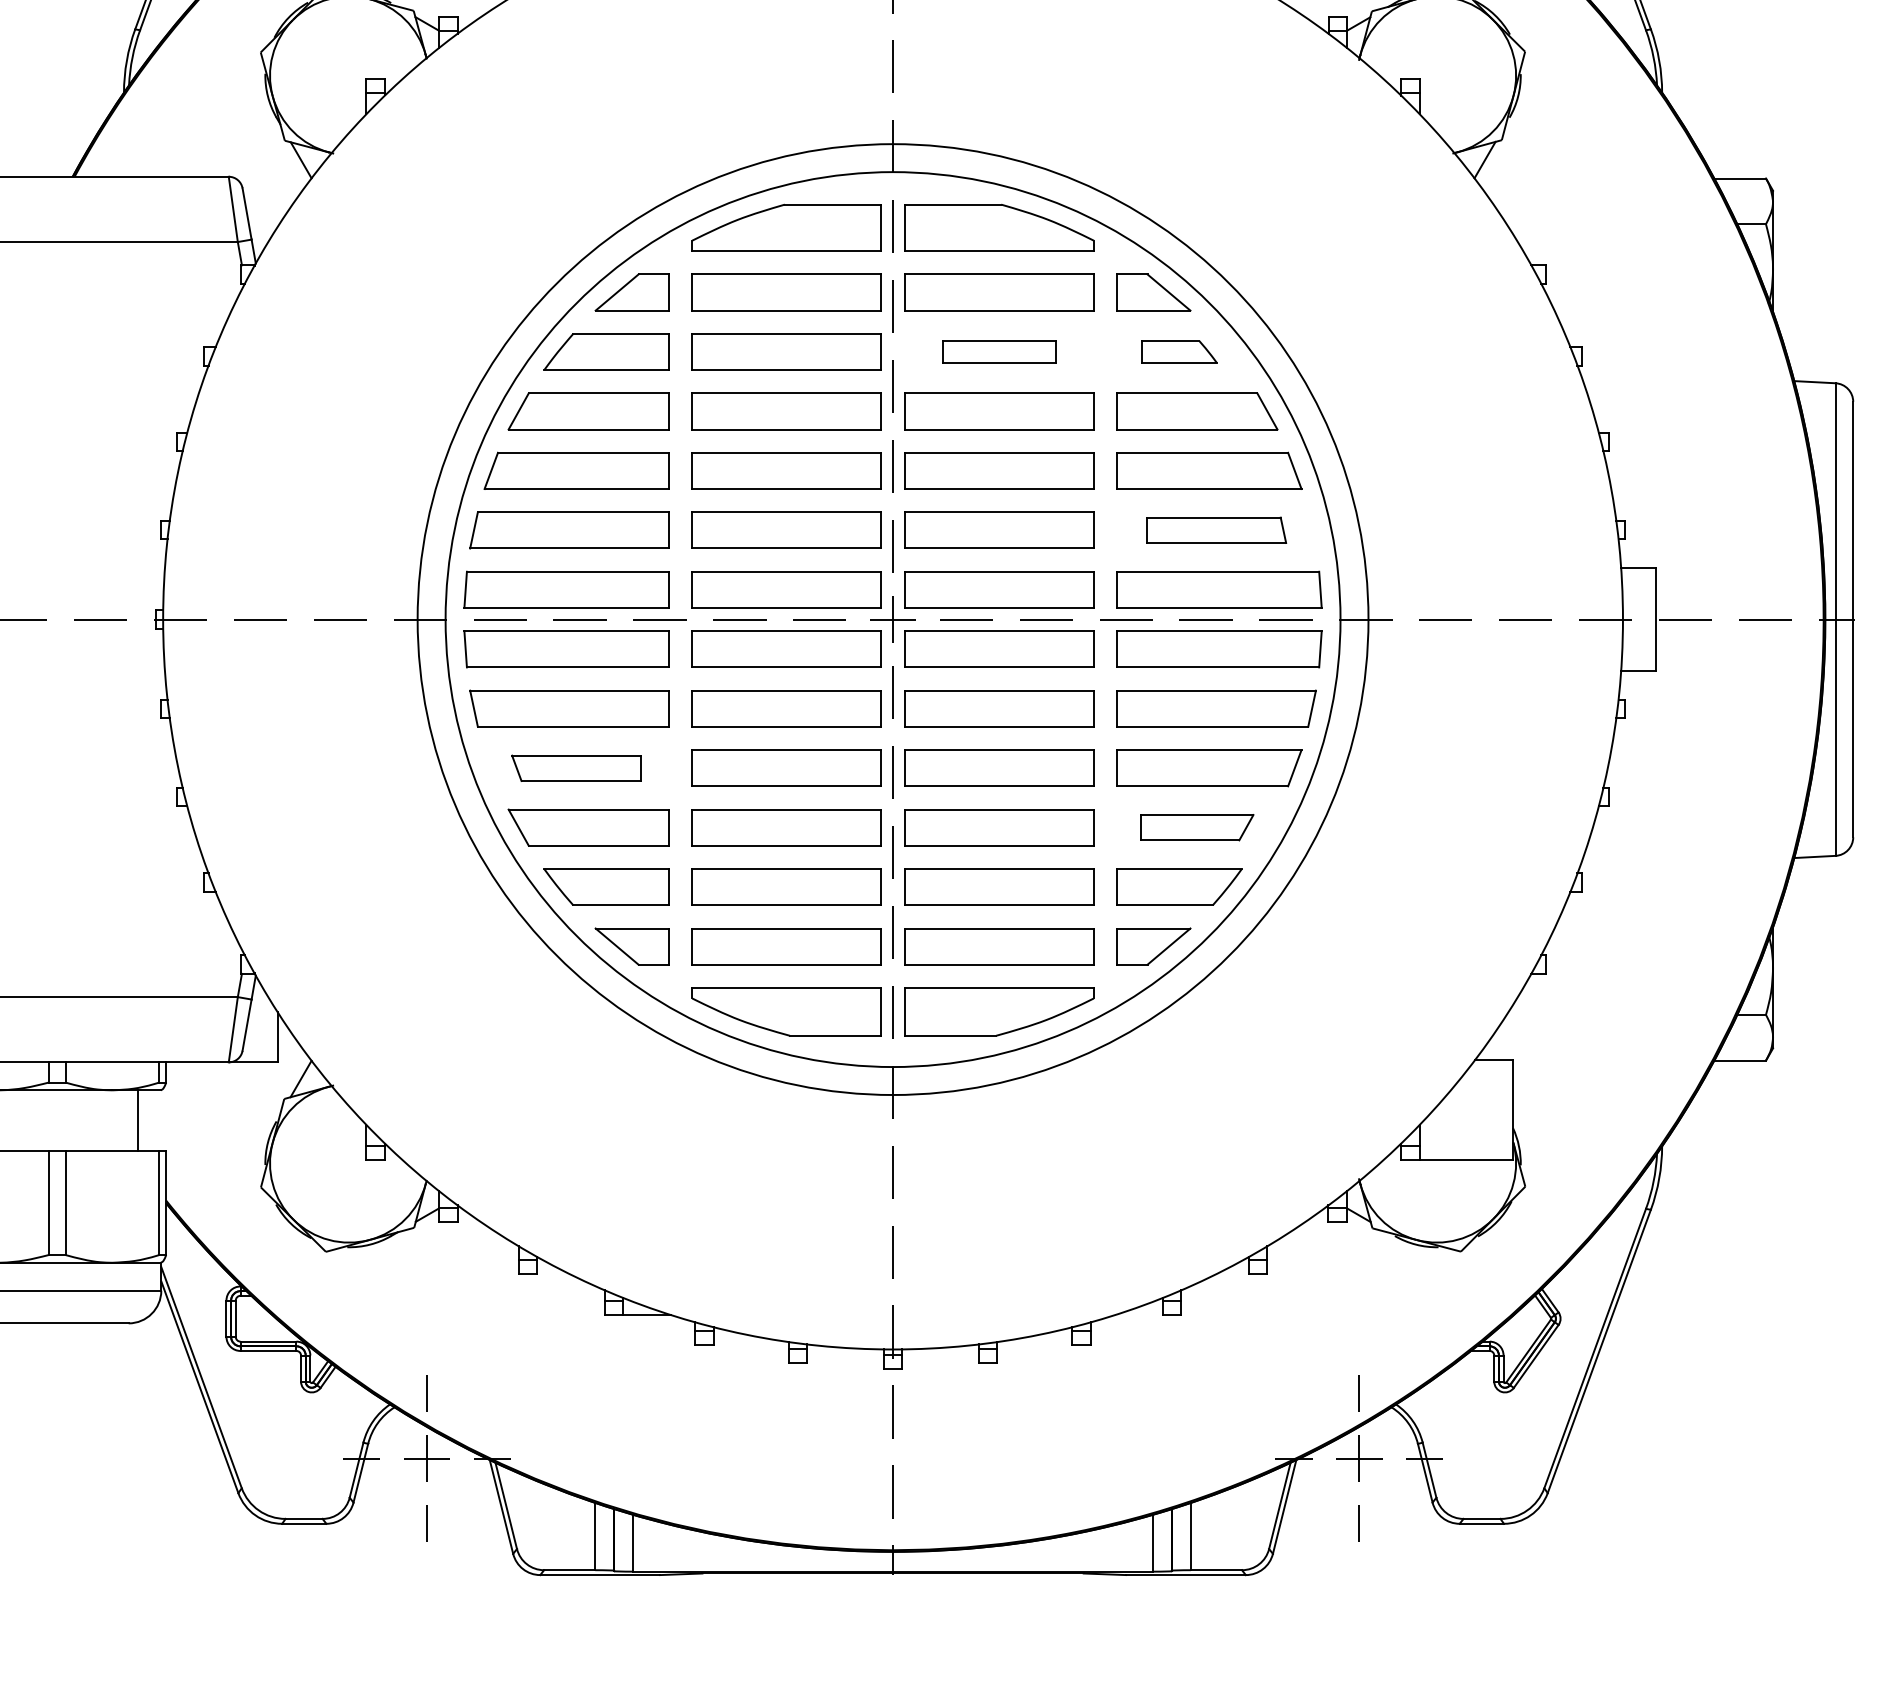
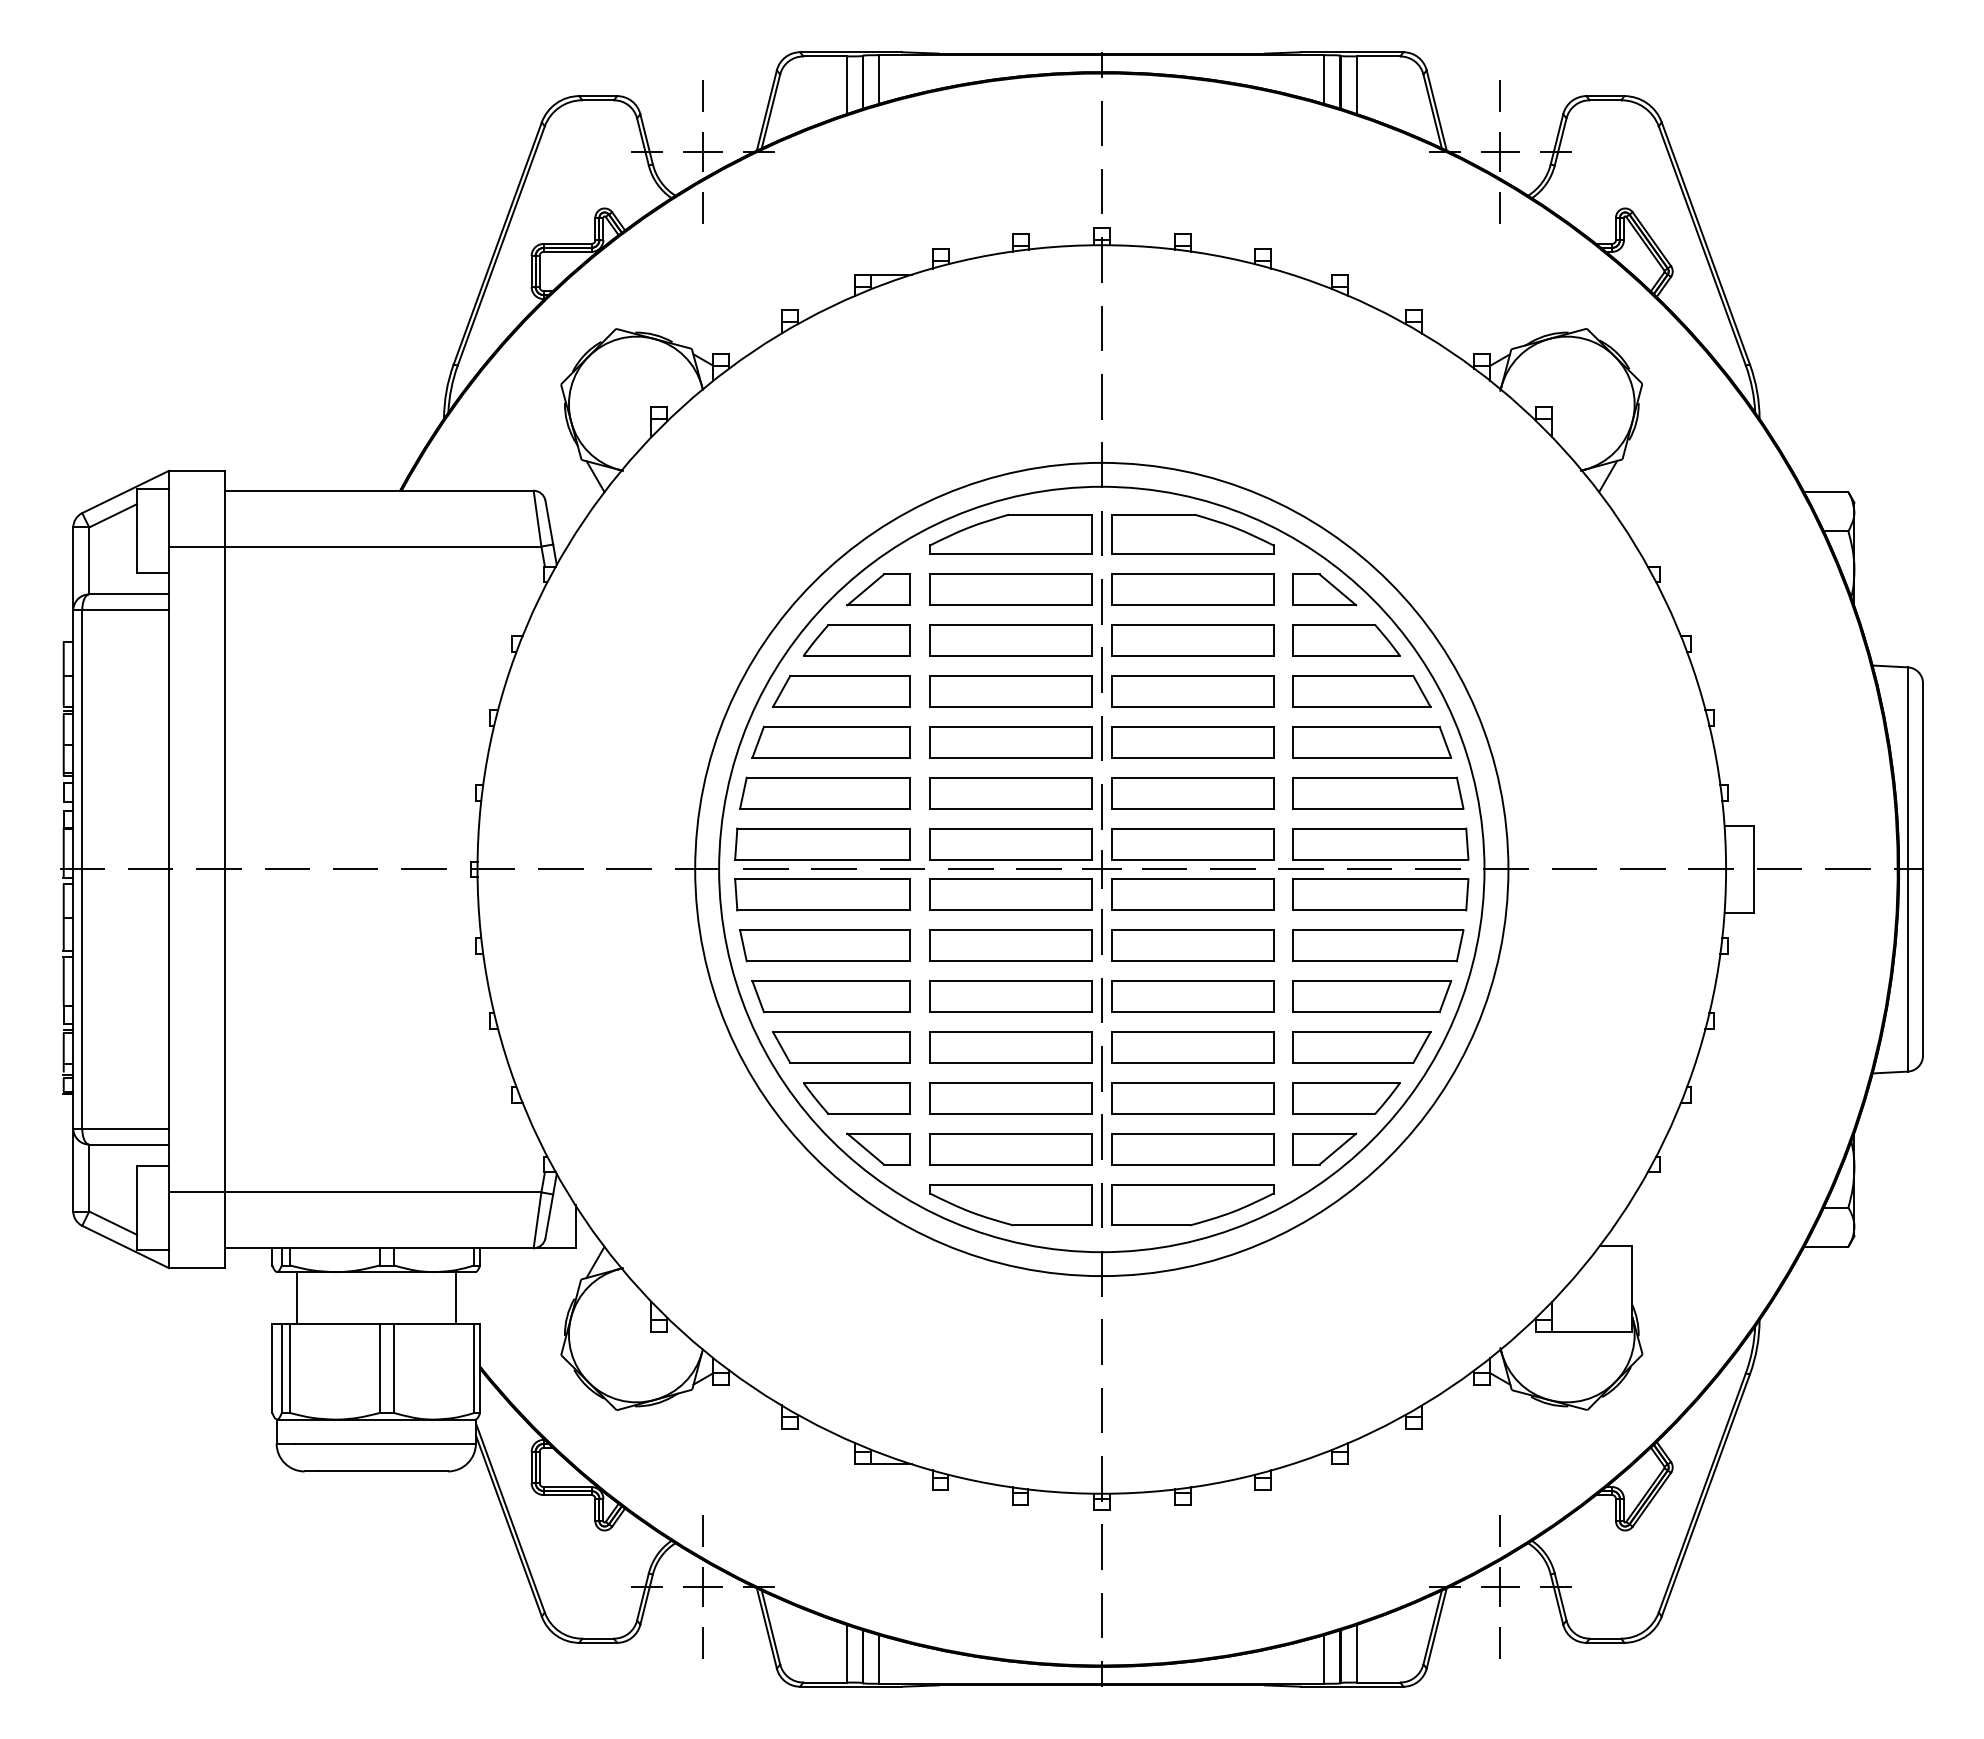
part: (999, 351) -> (1192, 640), size x1.67
part: (1179, 351) -> (1346, 640), size x1.67
part: (1216, 529) -> (1378, 792), size x1.43
part: (575, 768) -> (830, 996), size x1.43
part: (1196, 827) -> (1361, 1047), size x1.43

